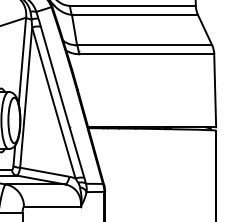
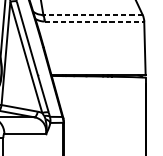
line: (144, 45) -> (92, 15), solid -> dashed
line: (146, 54) -> (94, 21), solid -> dashed

